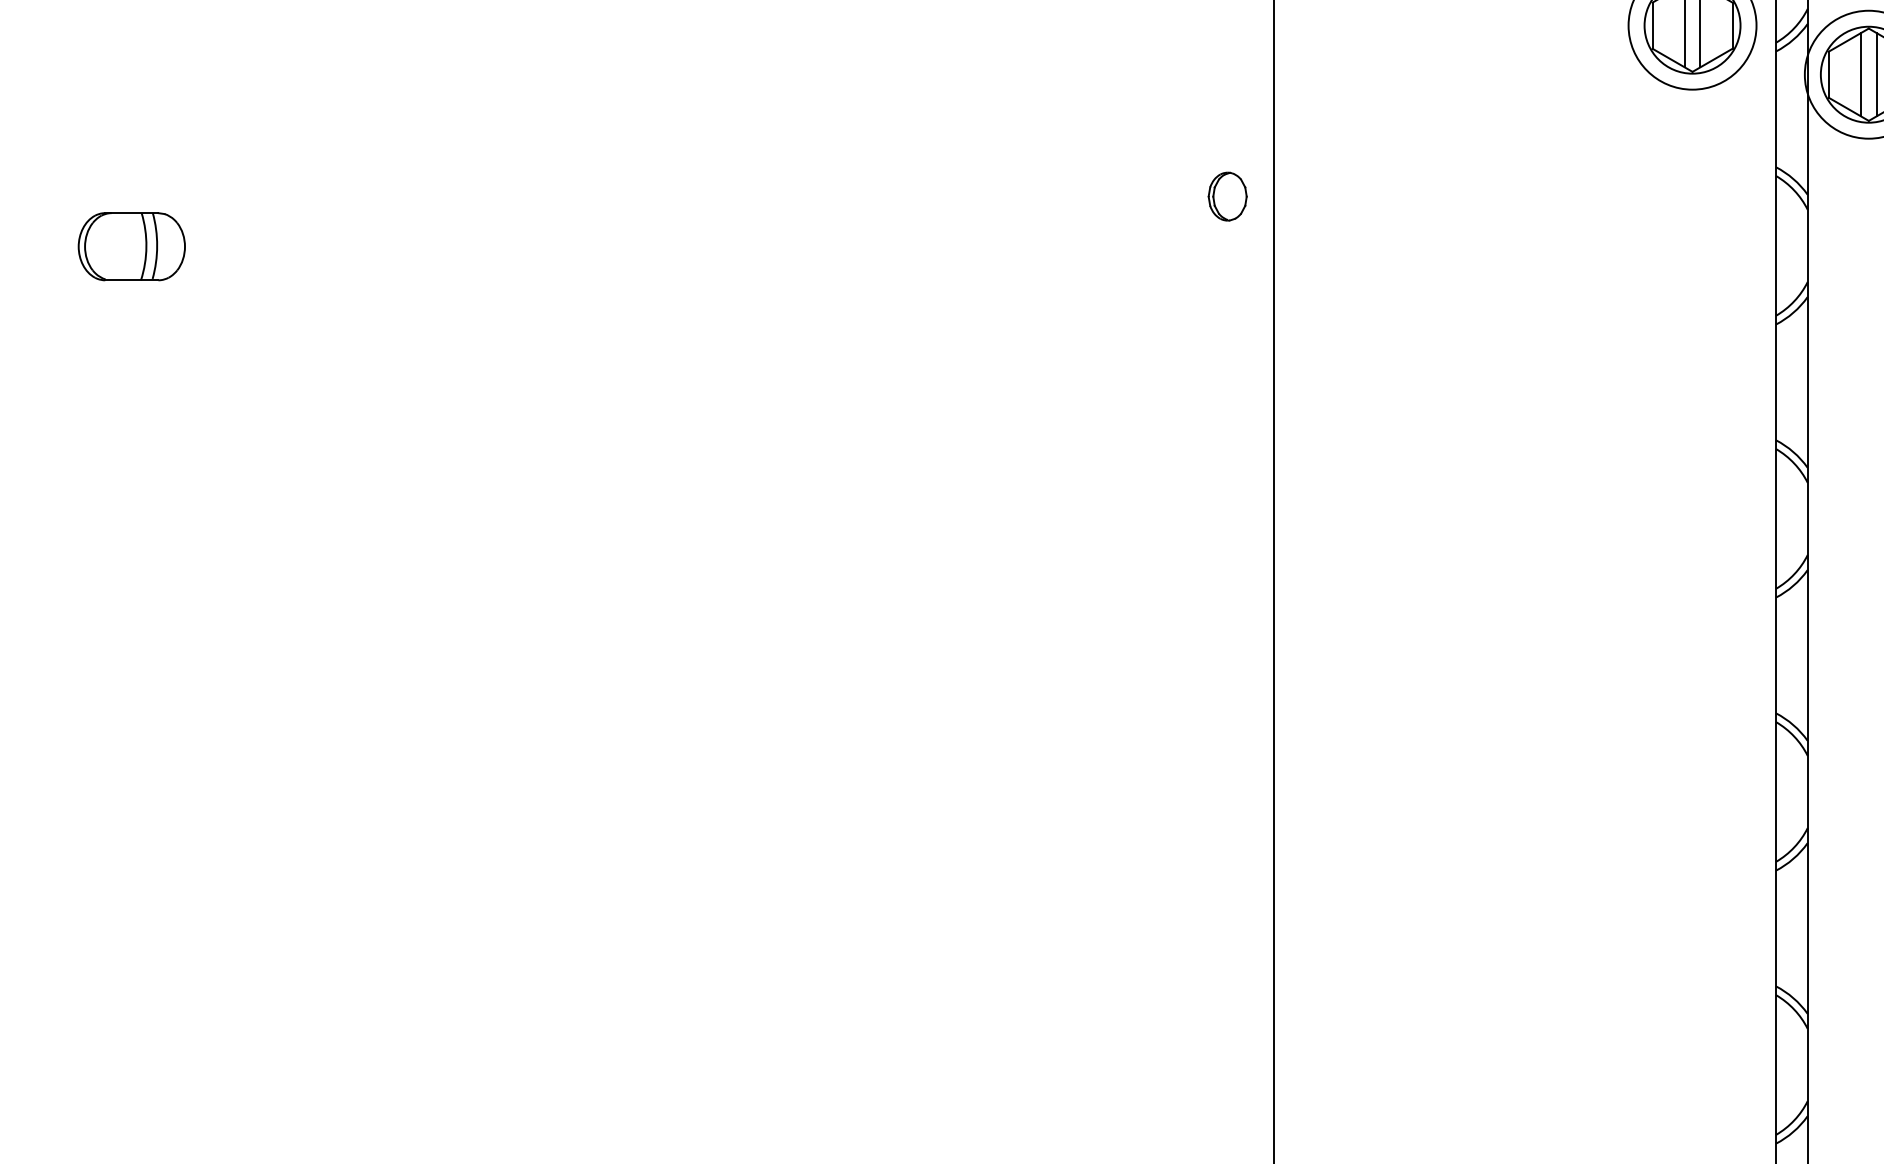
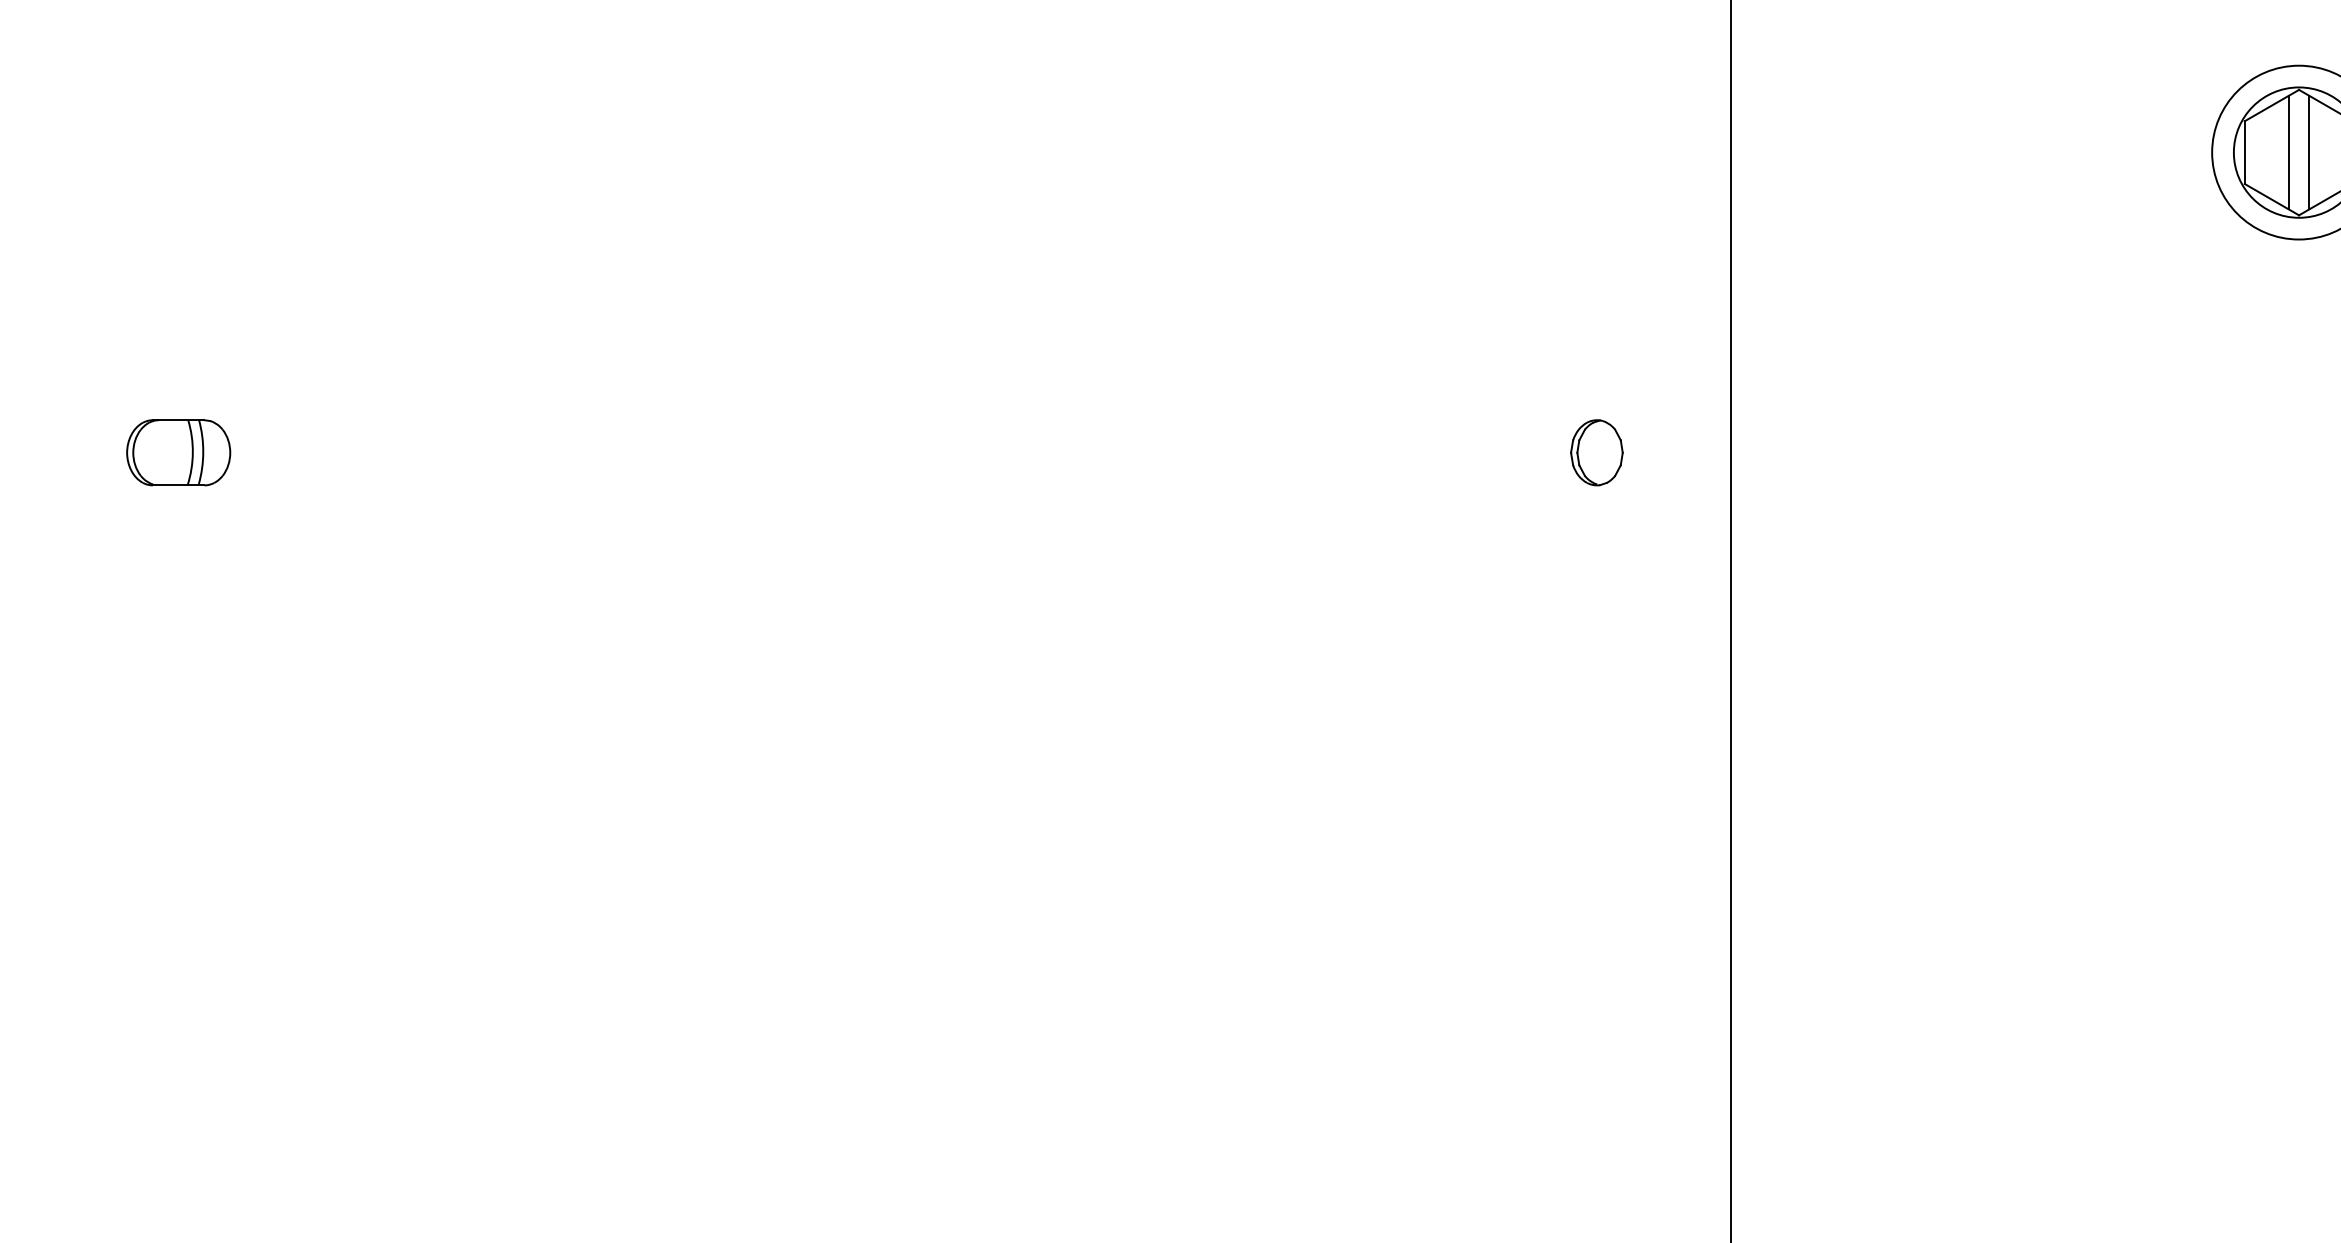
part: (1227, 196) -> (1596, 452), moved
part: (131, 246) -> (178, 452), size x0.71

